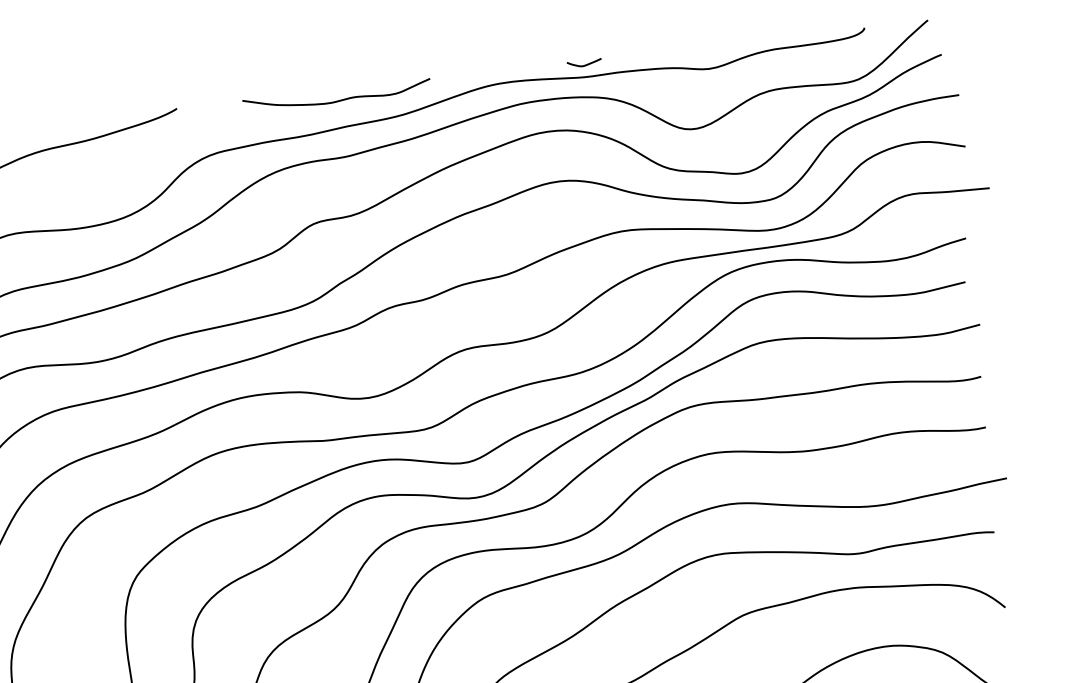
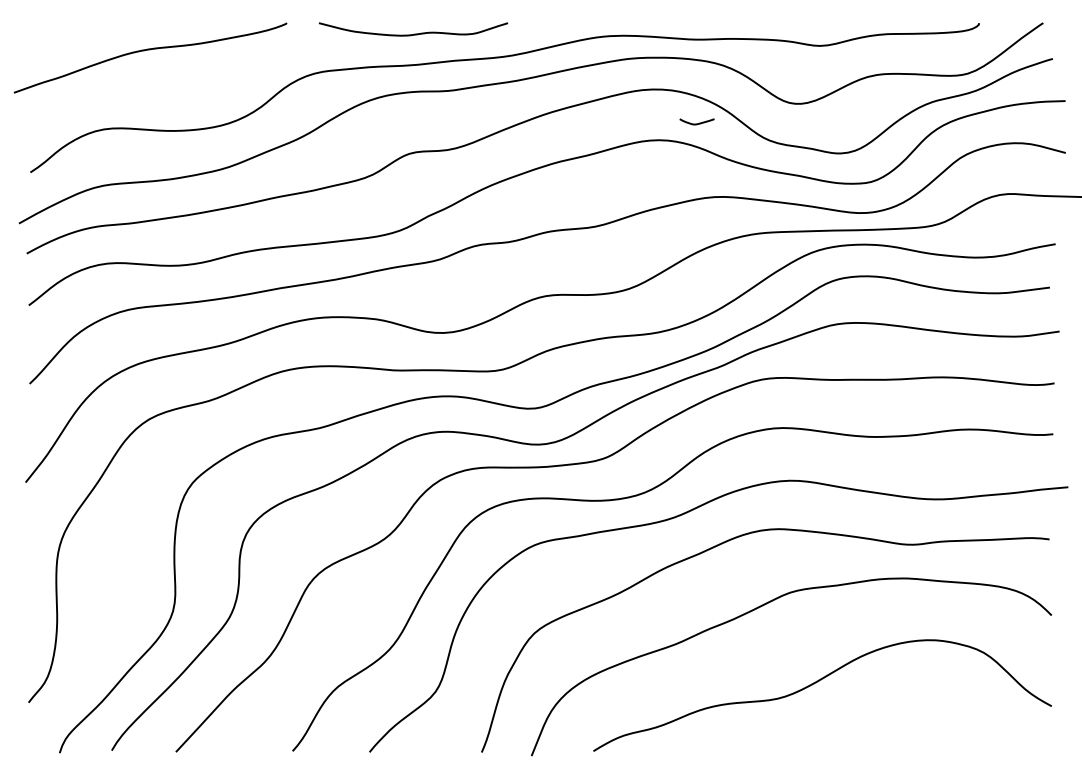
curve: (584, 65) -> (696, 123), moved
curve: (338, 99) -> (414, 33), moved

